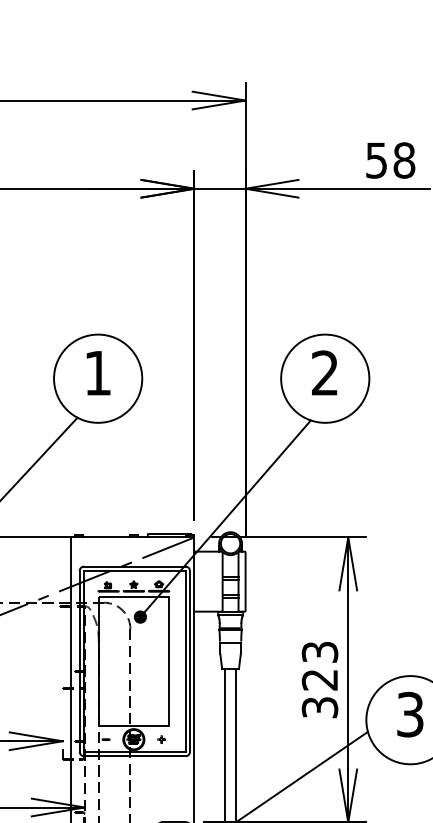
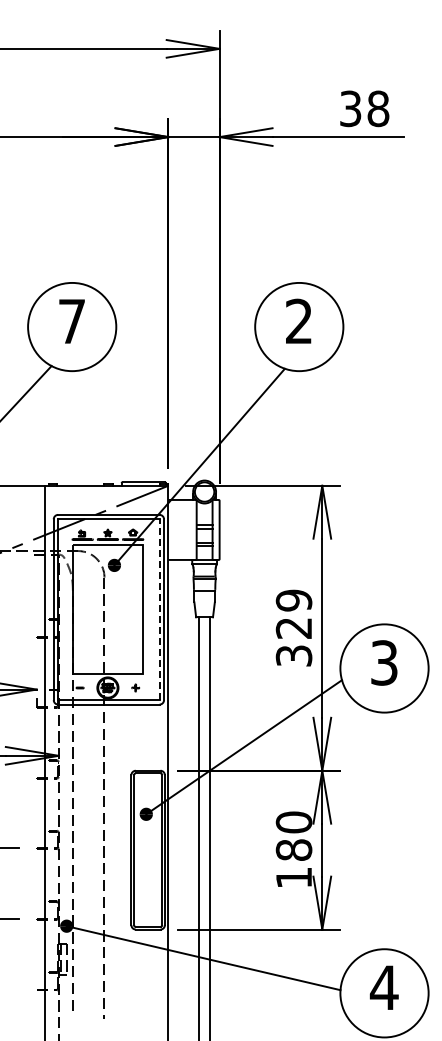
text: (376, 160) -> (350, 108), 58 -> 38
text: (97, 373) -> (71, 321), 1 -> 7
text: (320, 652) -> (294, 600), 323 -> 329
line: (185, 661) -> (159, 609), solid -> dashed

